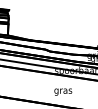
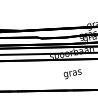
text: (63, 91) -> (72, 73), moved

